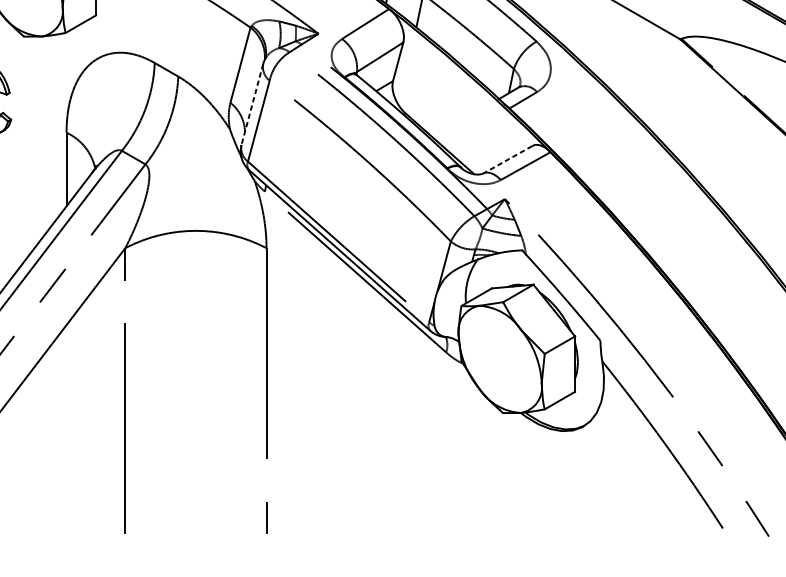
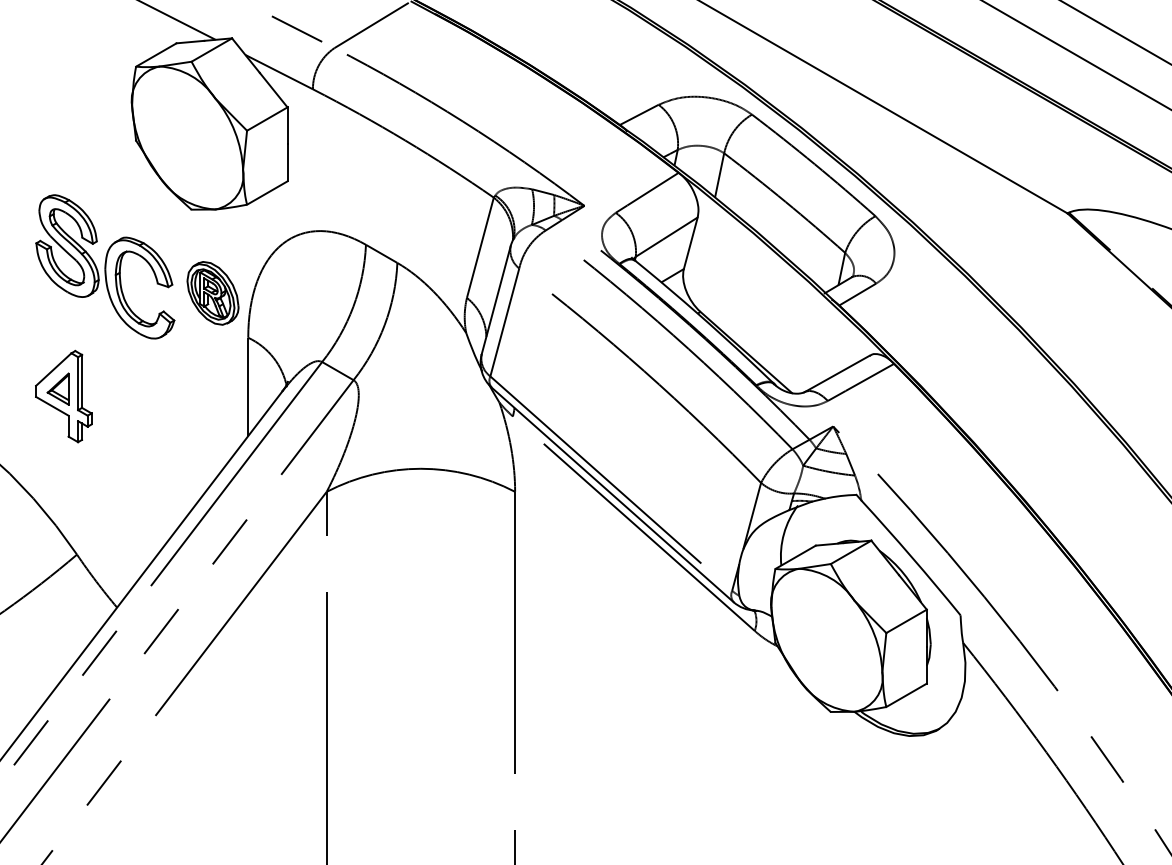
part: (39, 99) -> (212, 293), added
line: (252, 104) -> (496, 300), dashed -> solid
line: (507, 160) -> (836, 374), dashed -> solid

